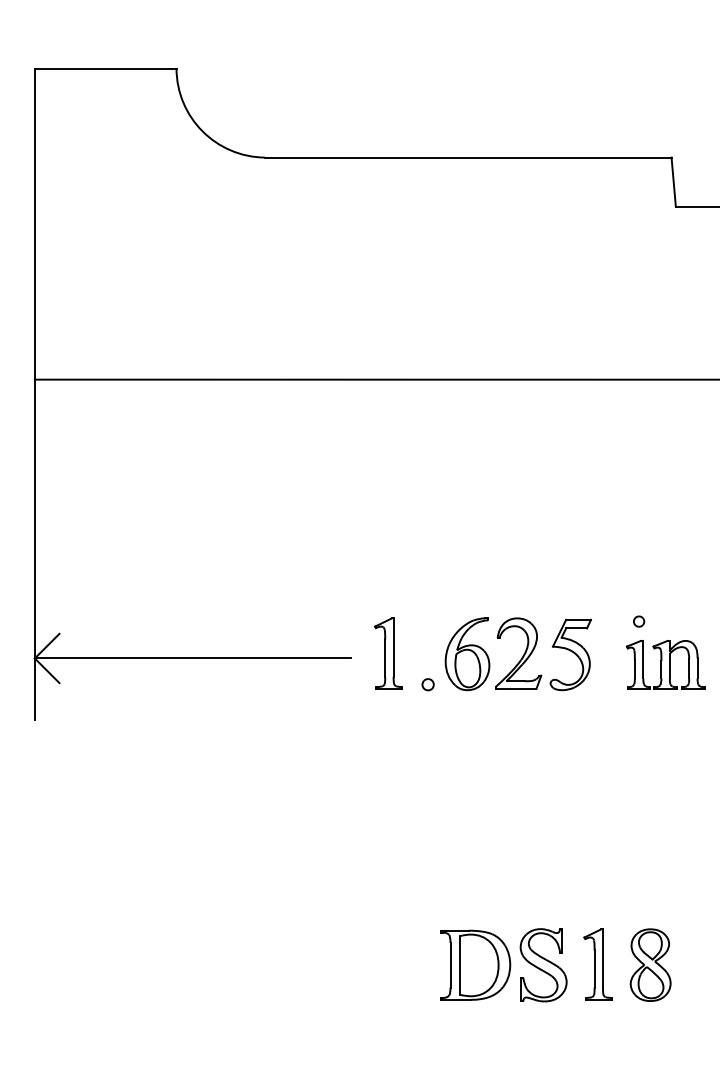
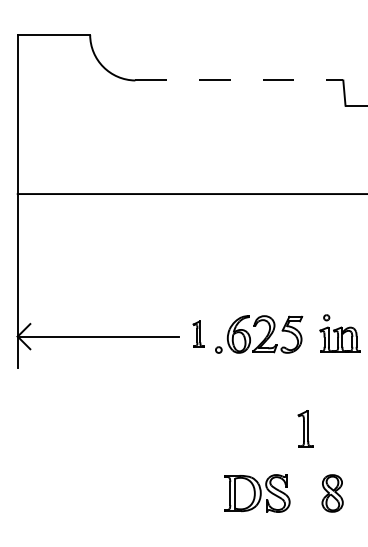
line: (468, 157) -> (239, 80), solid -> dashed
part: (388, 652) -> (198, 333), size x0.7
part: (597, 963) -> (305, 428), moved

